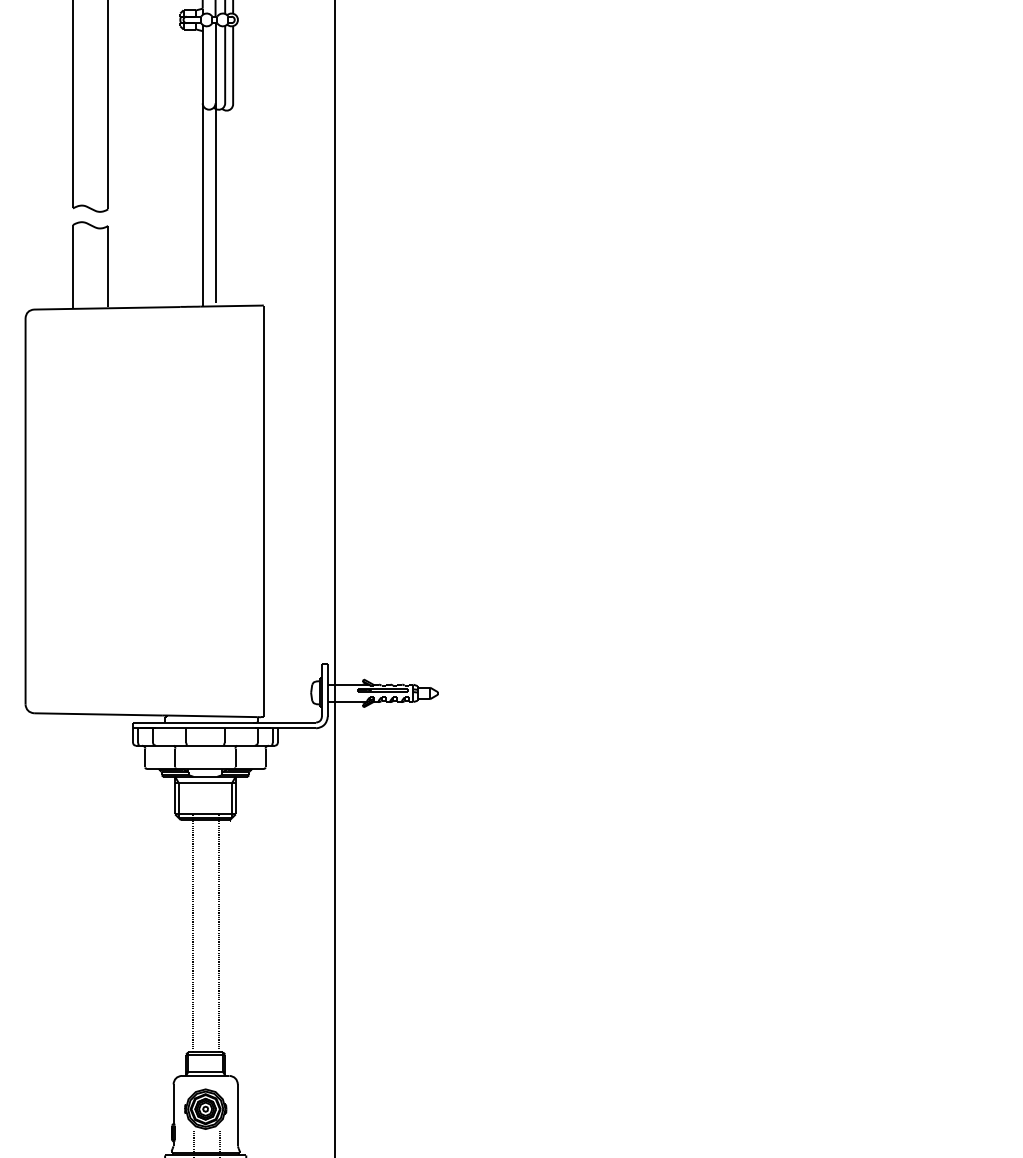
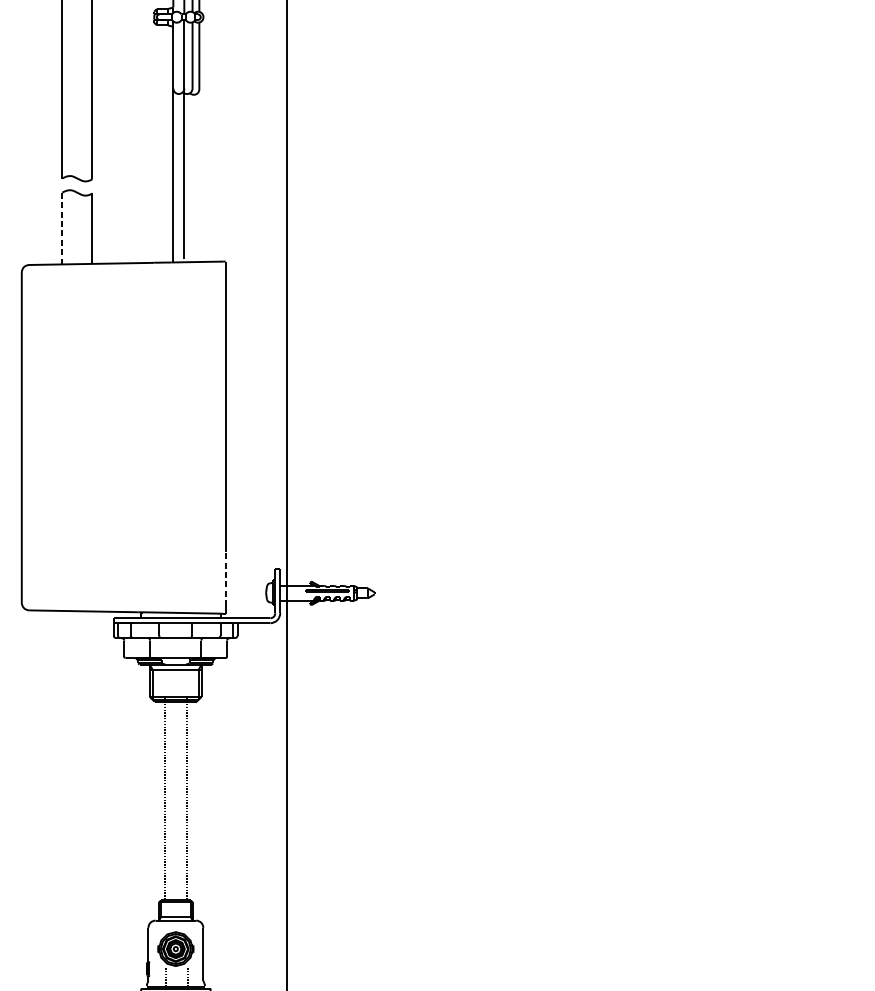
line: (72, 266) -> (61, 228), solid -> dashed
line: (263, 676) -> (225, 578), solid -> dashed

